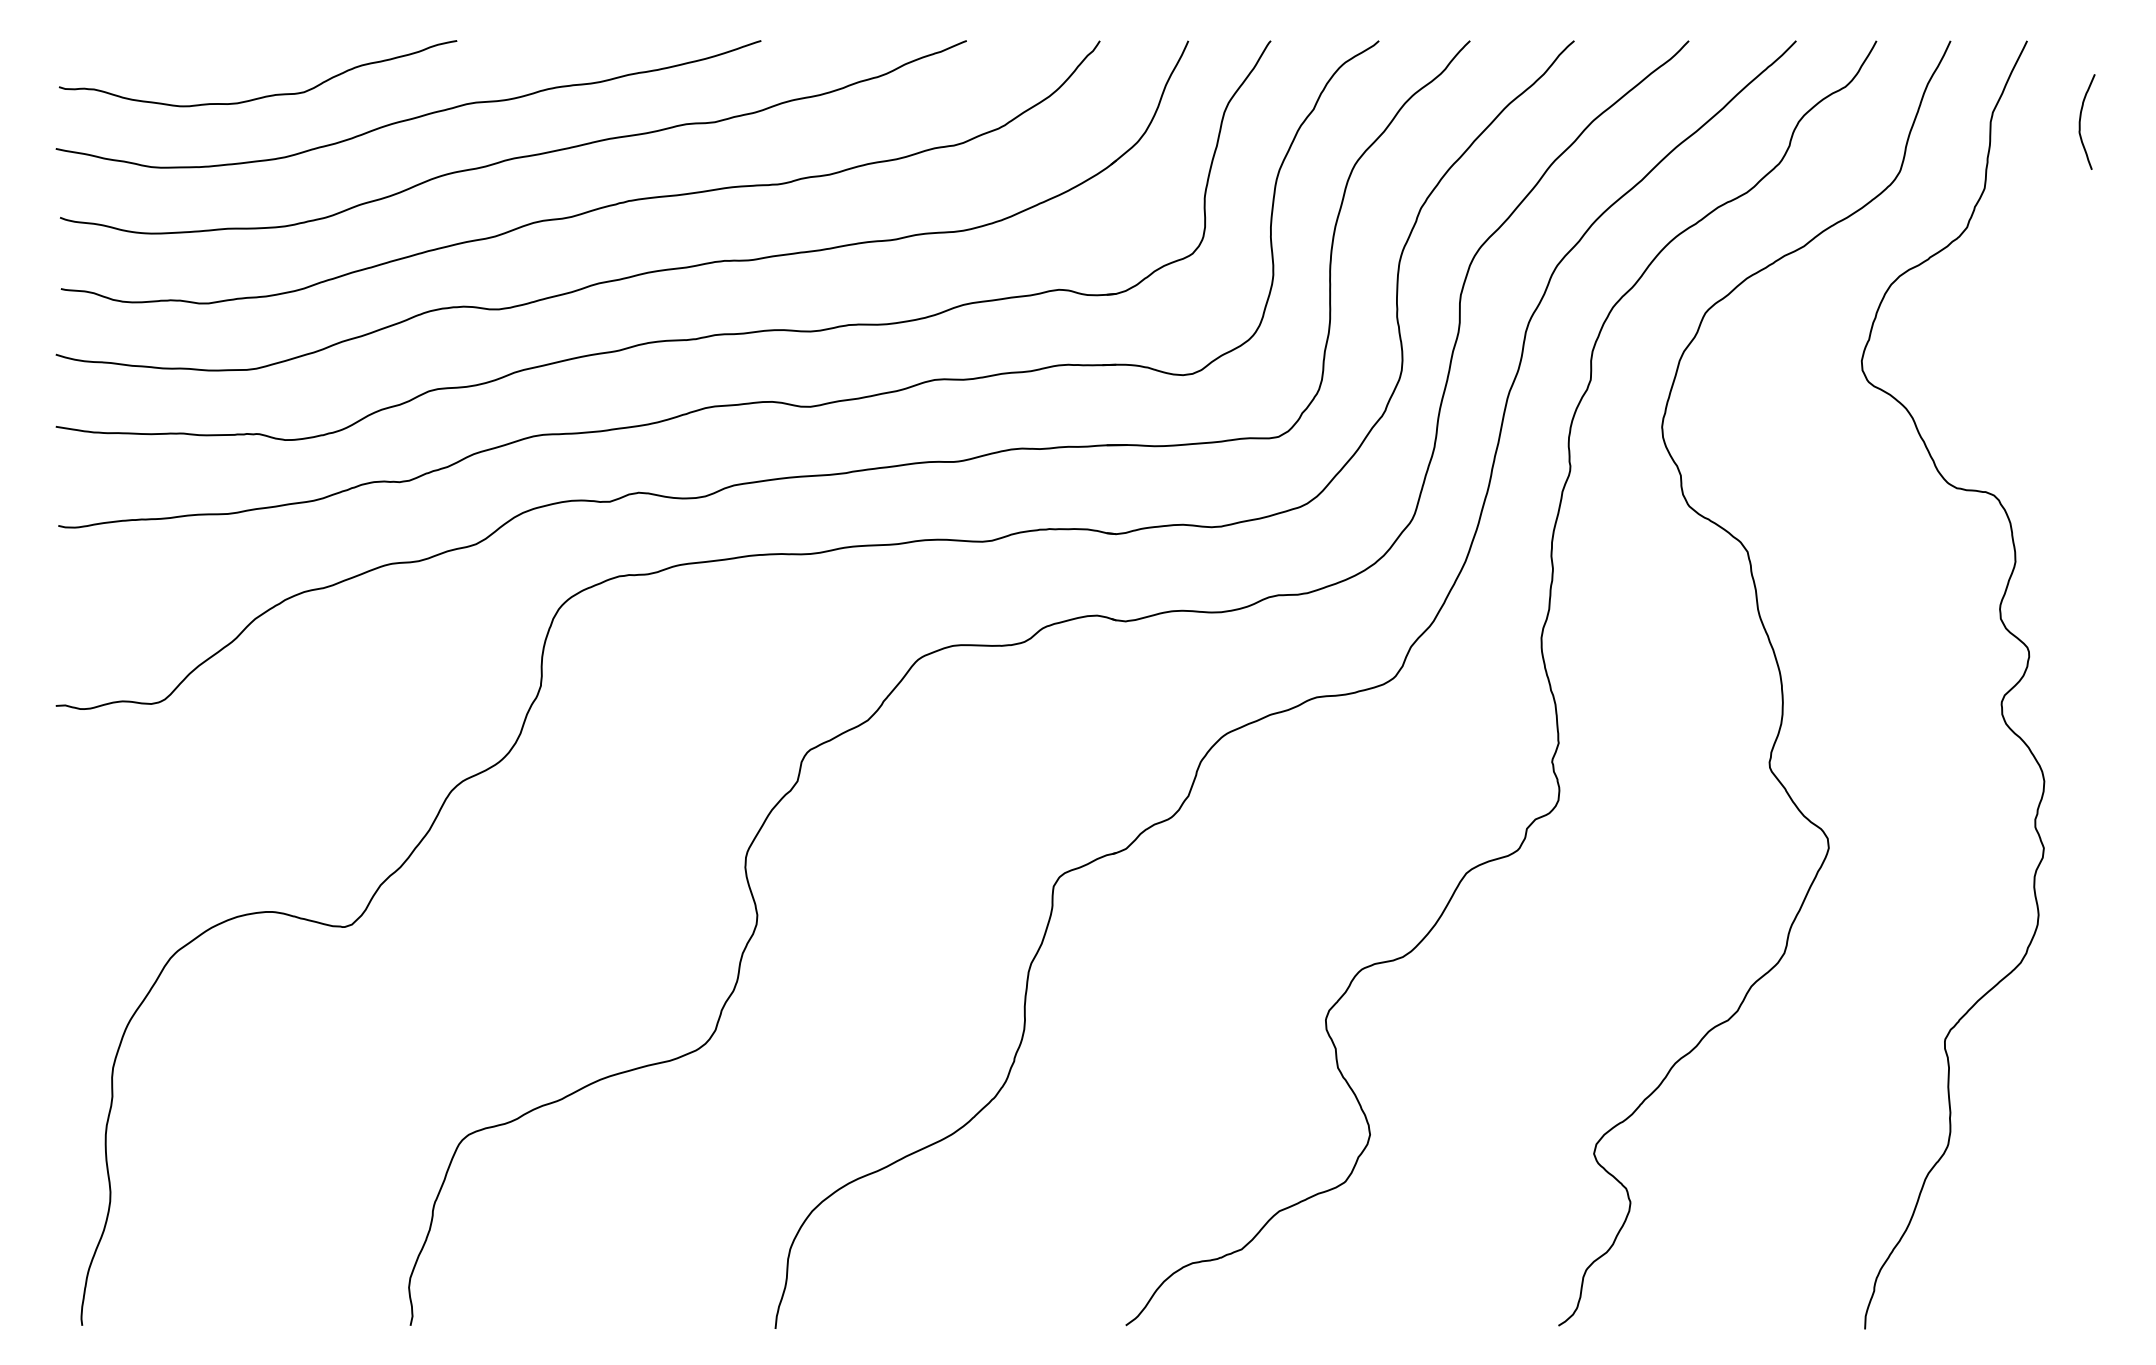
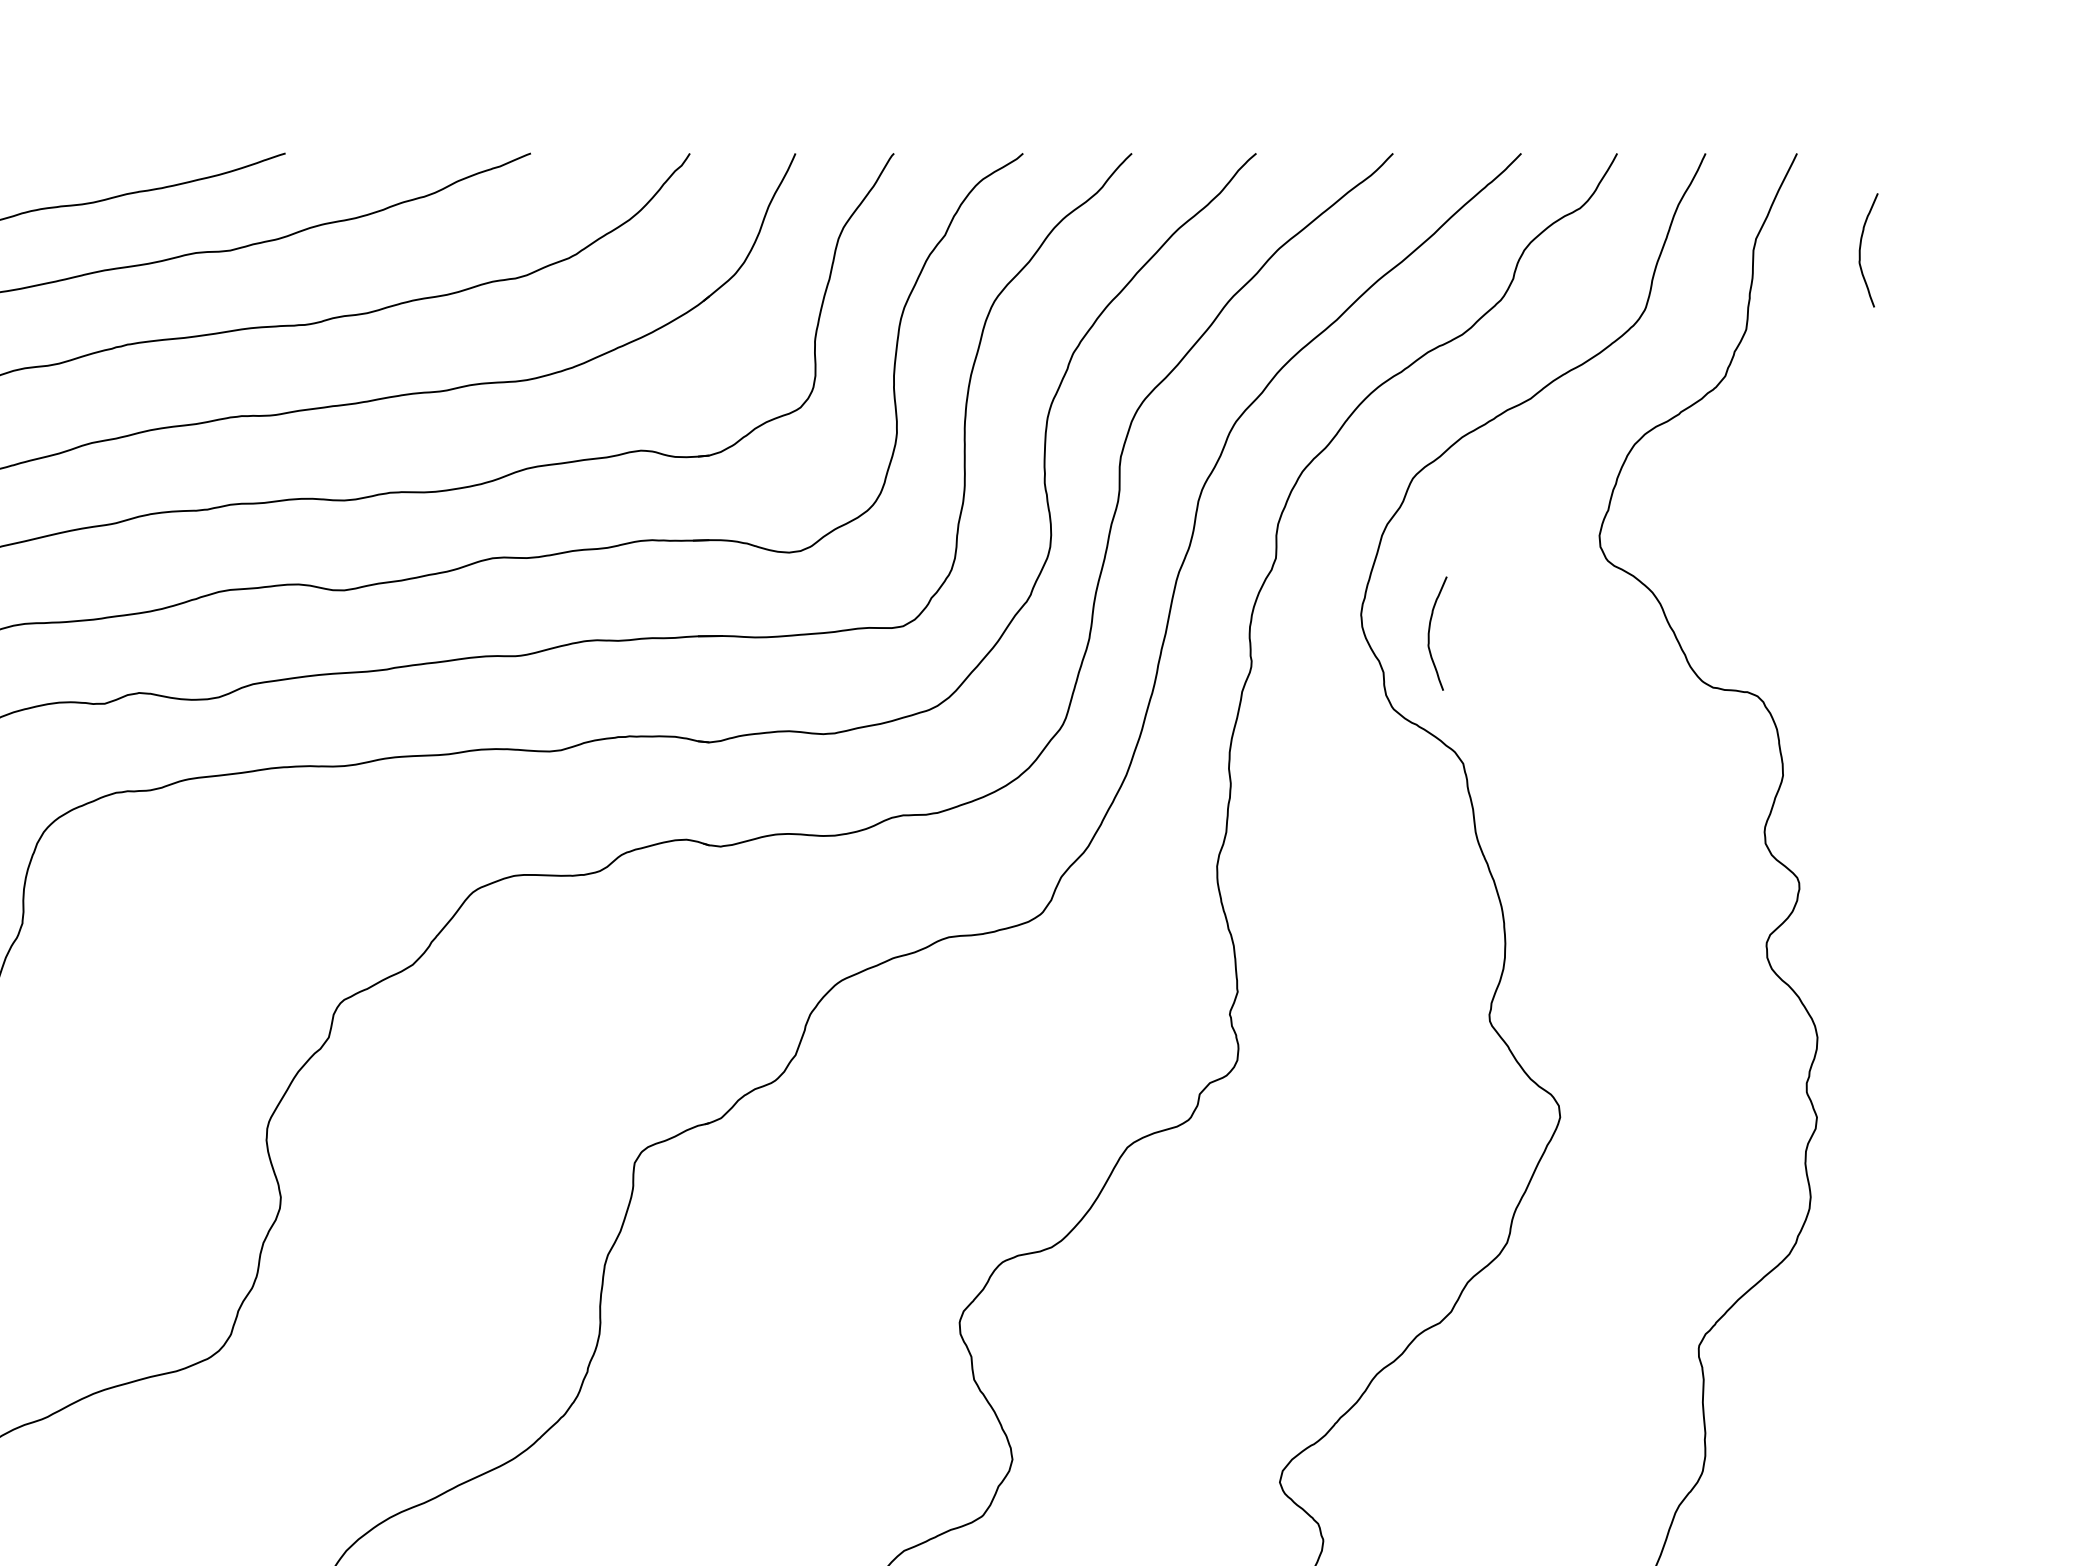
curve: (1720, 439) -> (1430, 629), added

